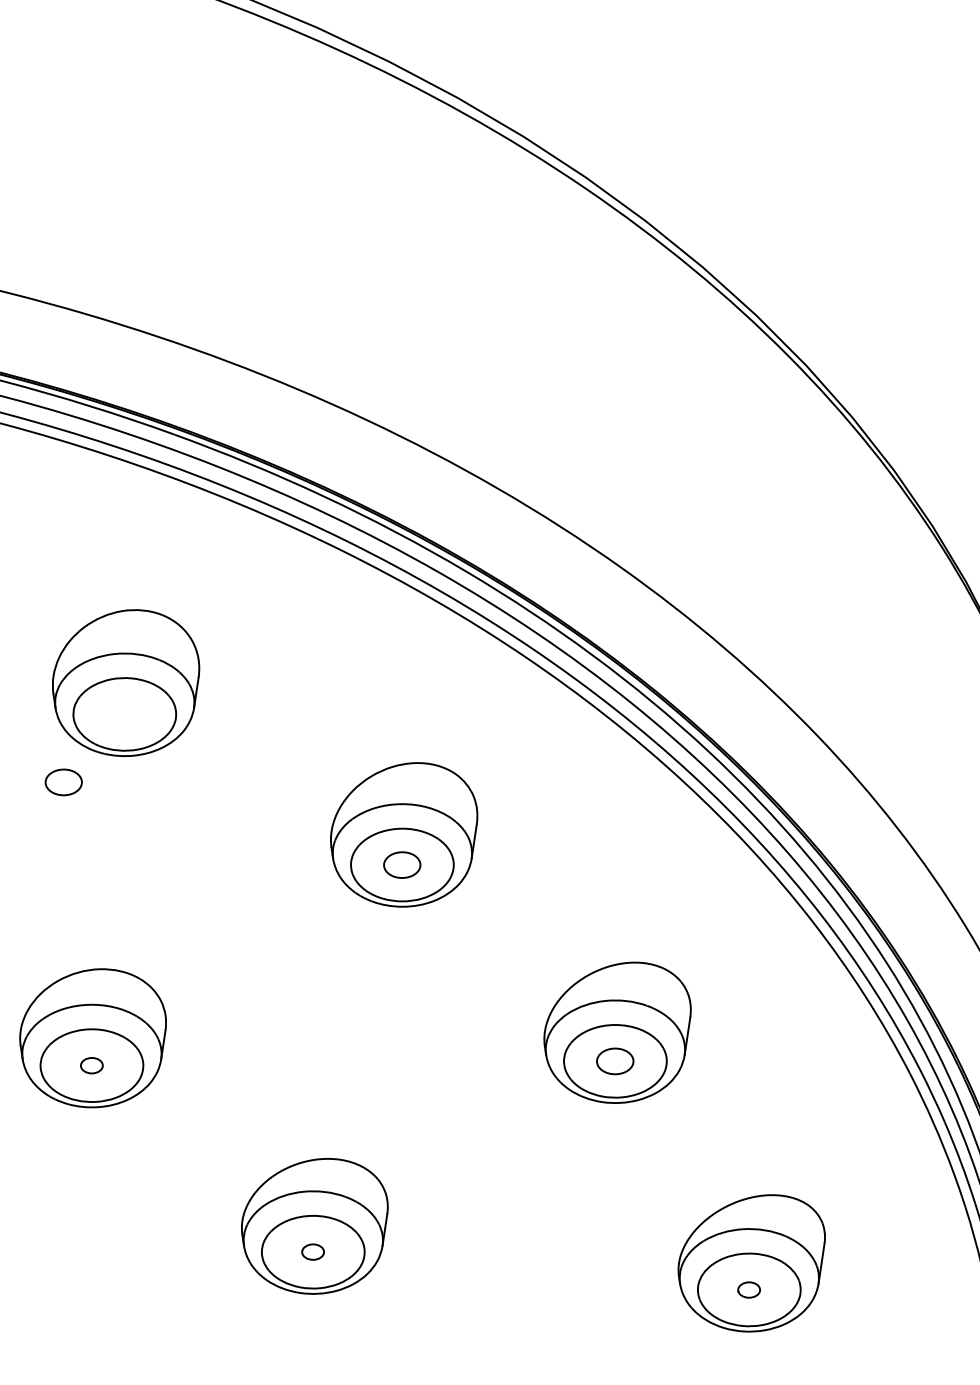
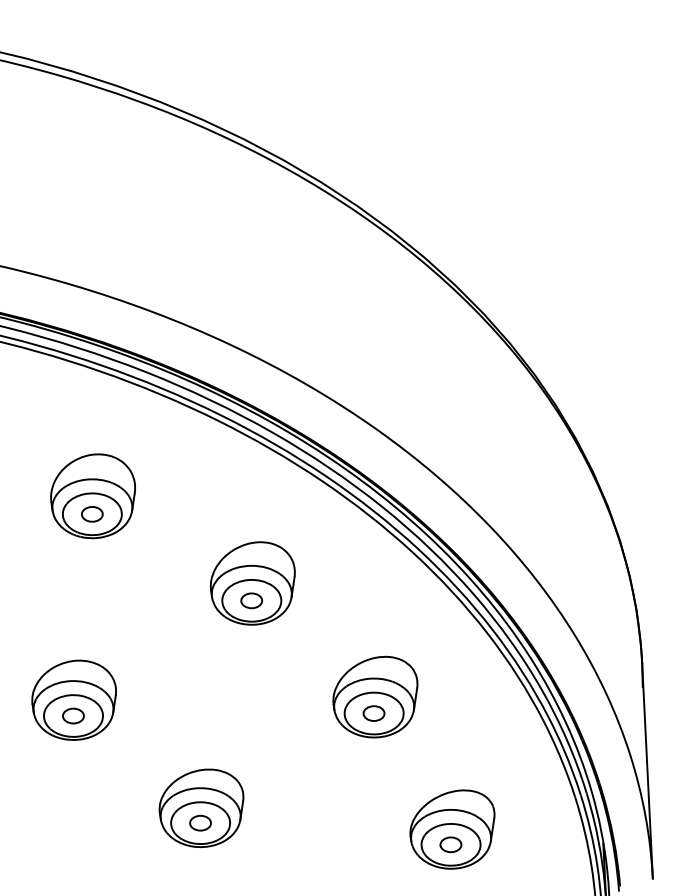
part: (64, 782) -> (92, 514), moved
part: (91, 1064) -> (73, 715), size x1.67
part: (313, 1251) -> (200, 822), size x1.67
part: (748, 1289) -> (450, 844), size x1.67

